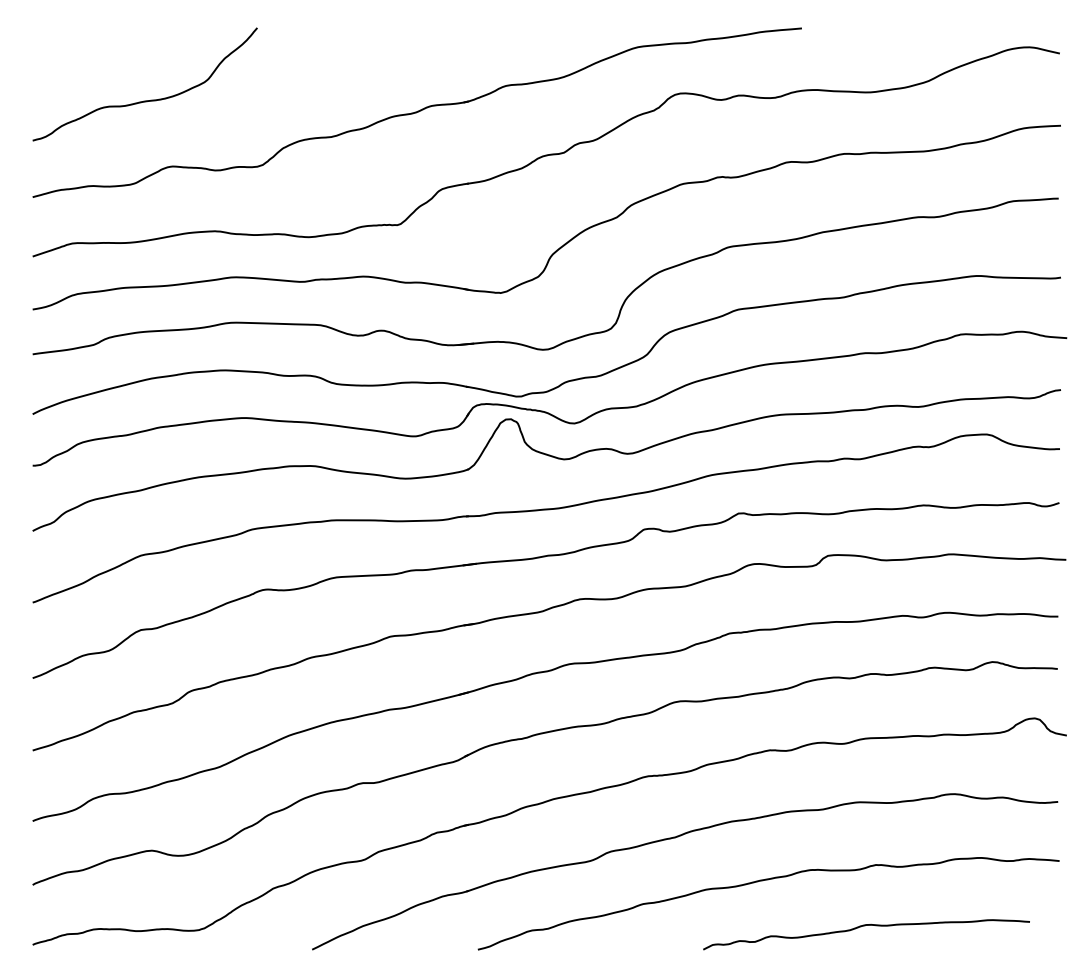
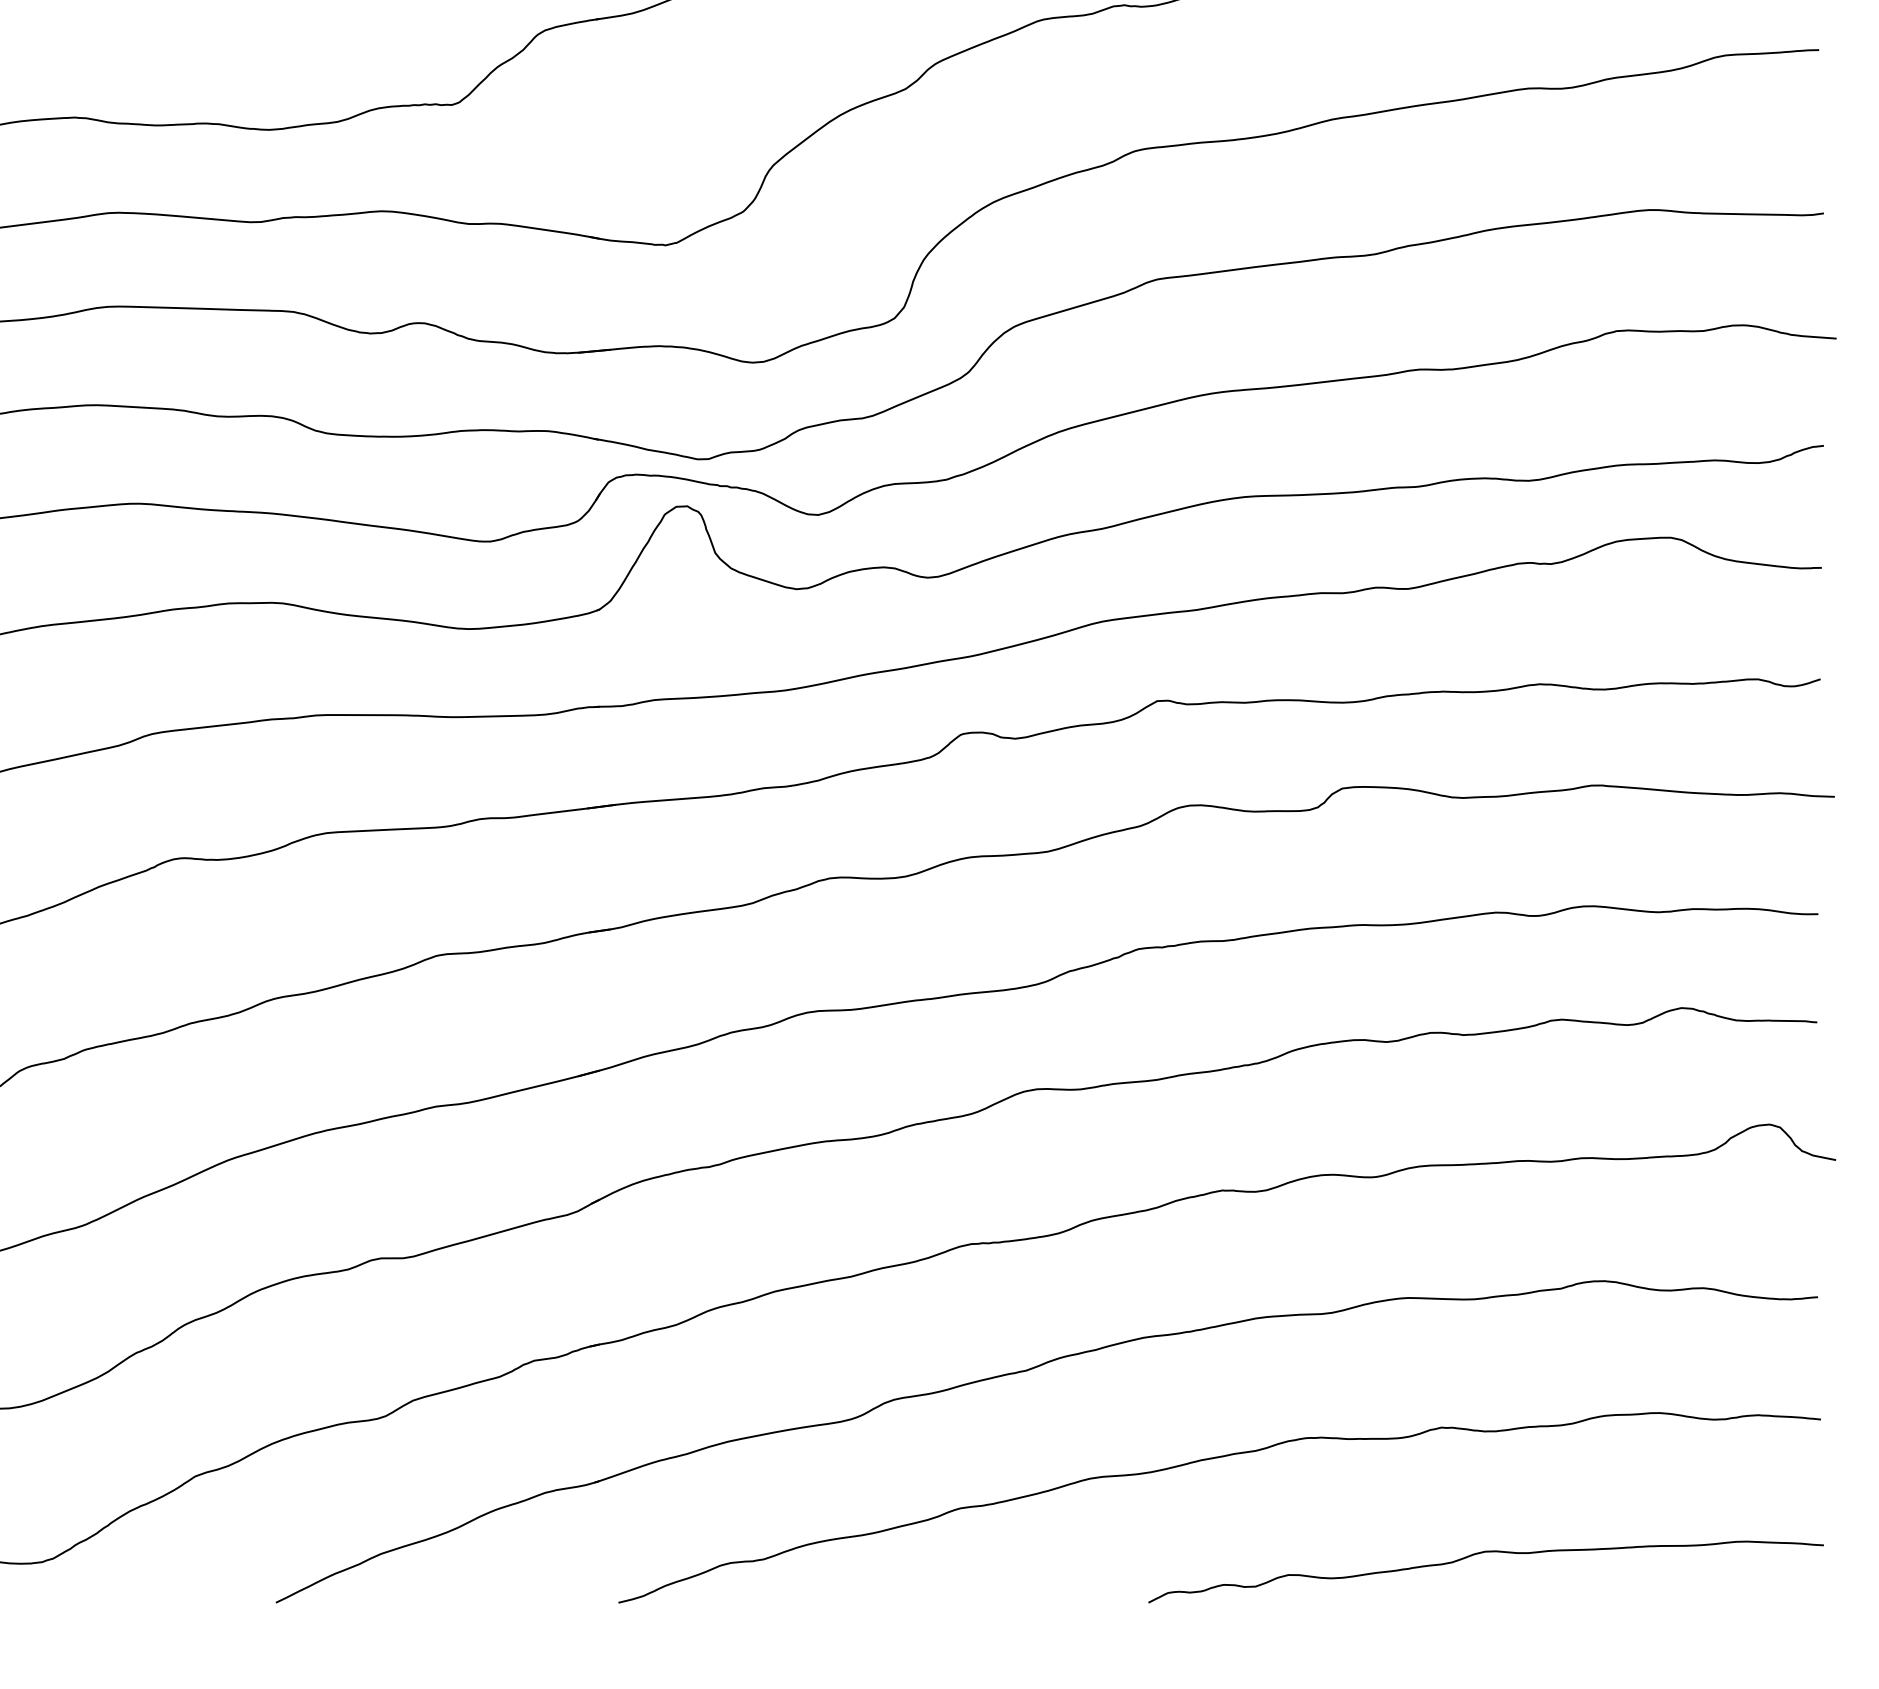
curve: (865, 926) -> (1483, 1554), moved

